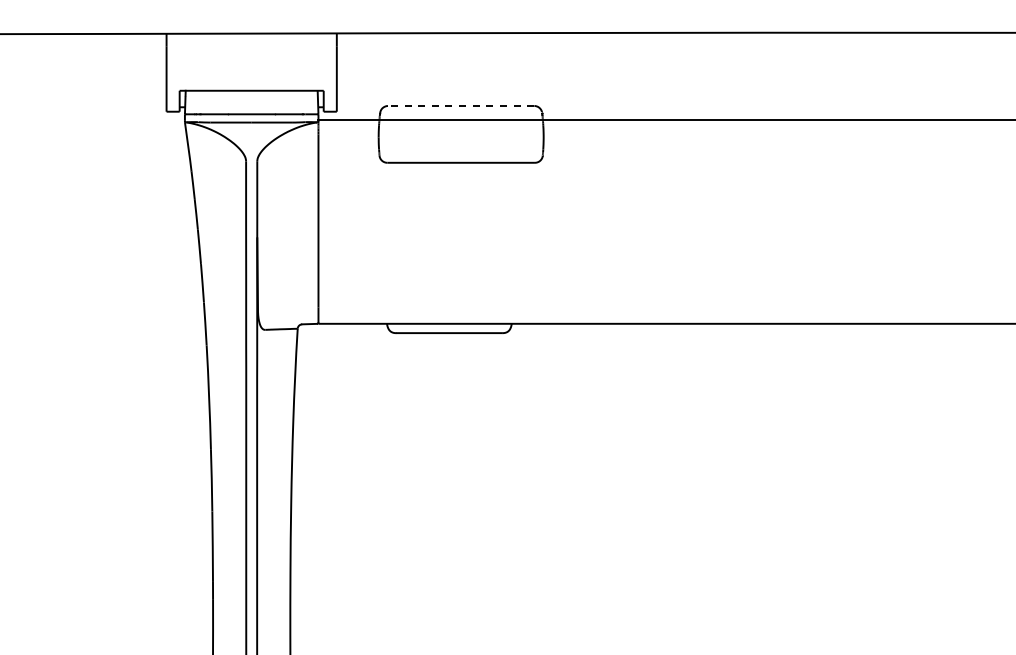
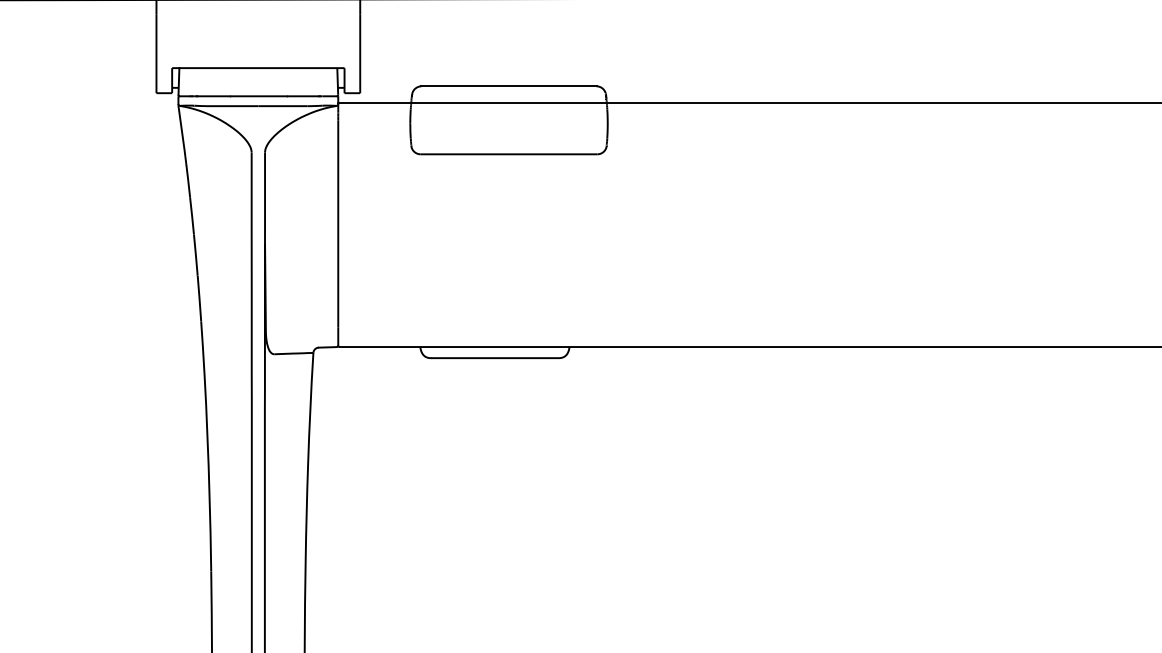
line: (460, 106) -> (508, 86), dashed -> solid

